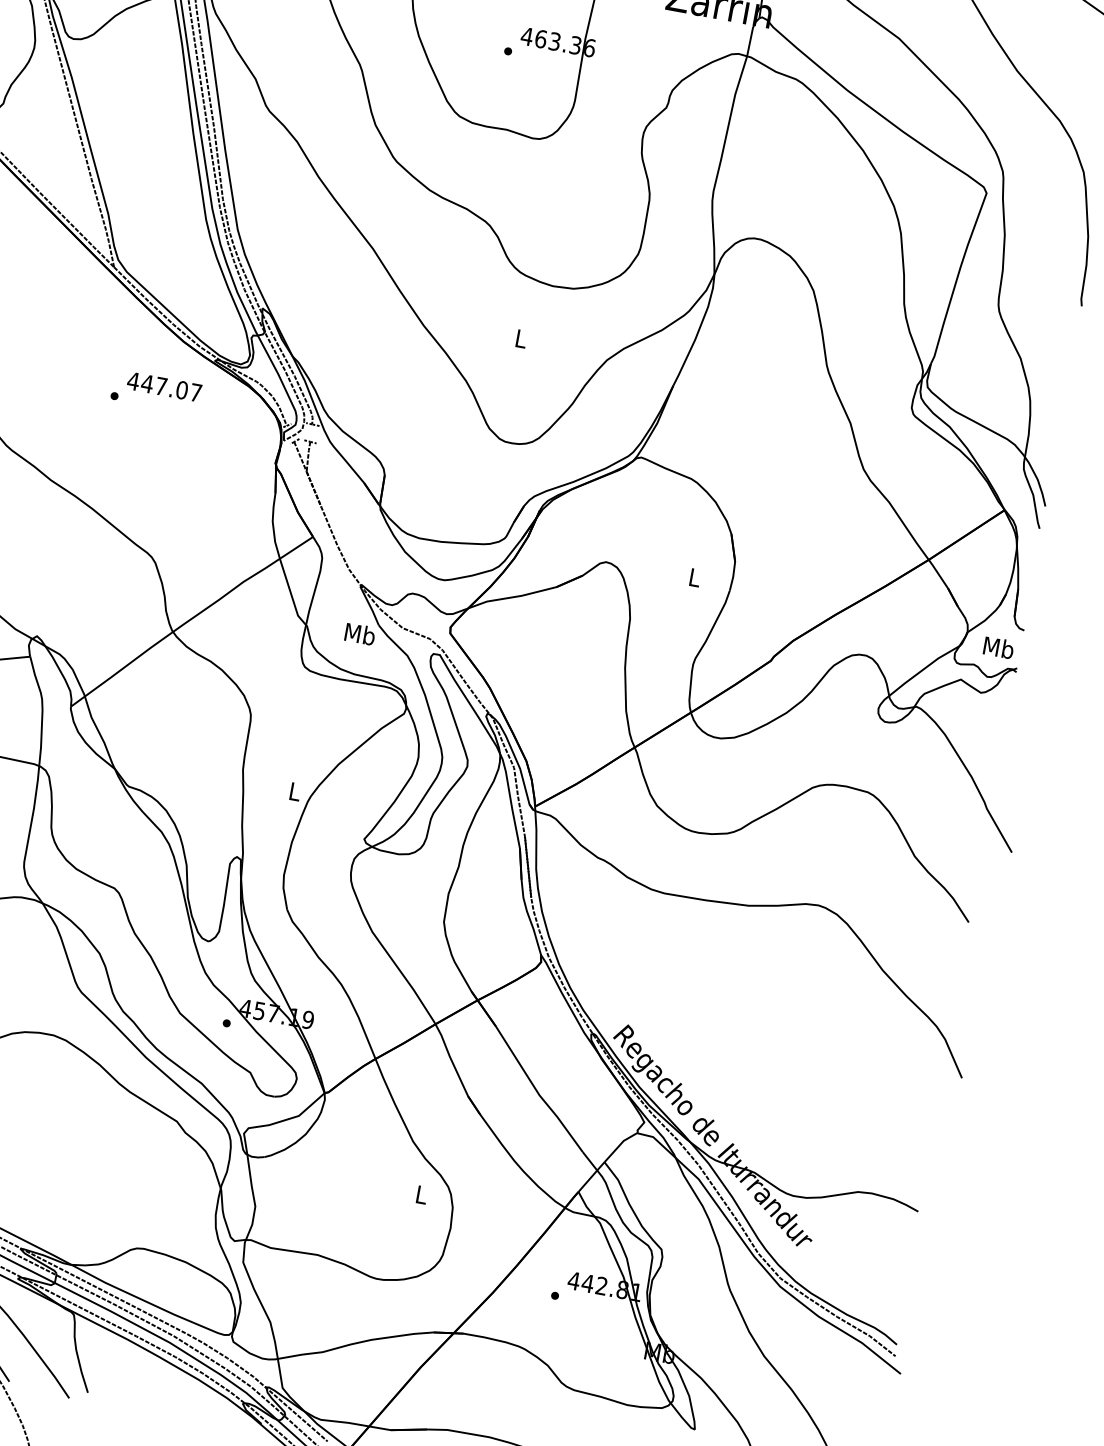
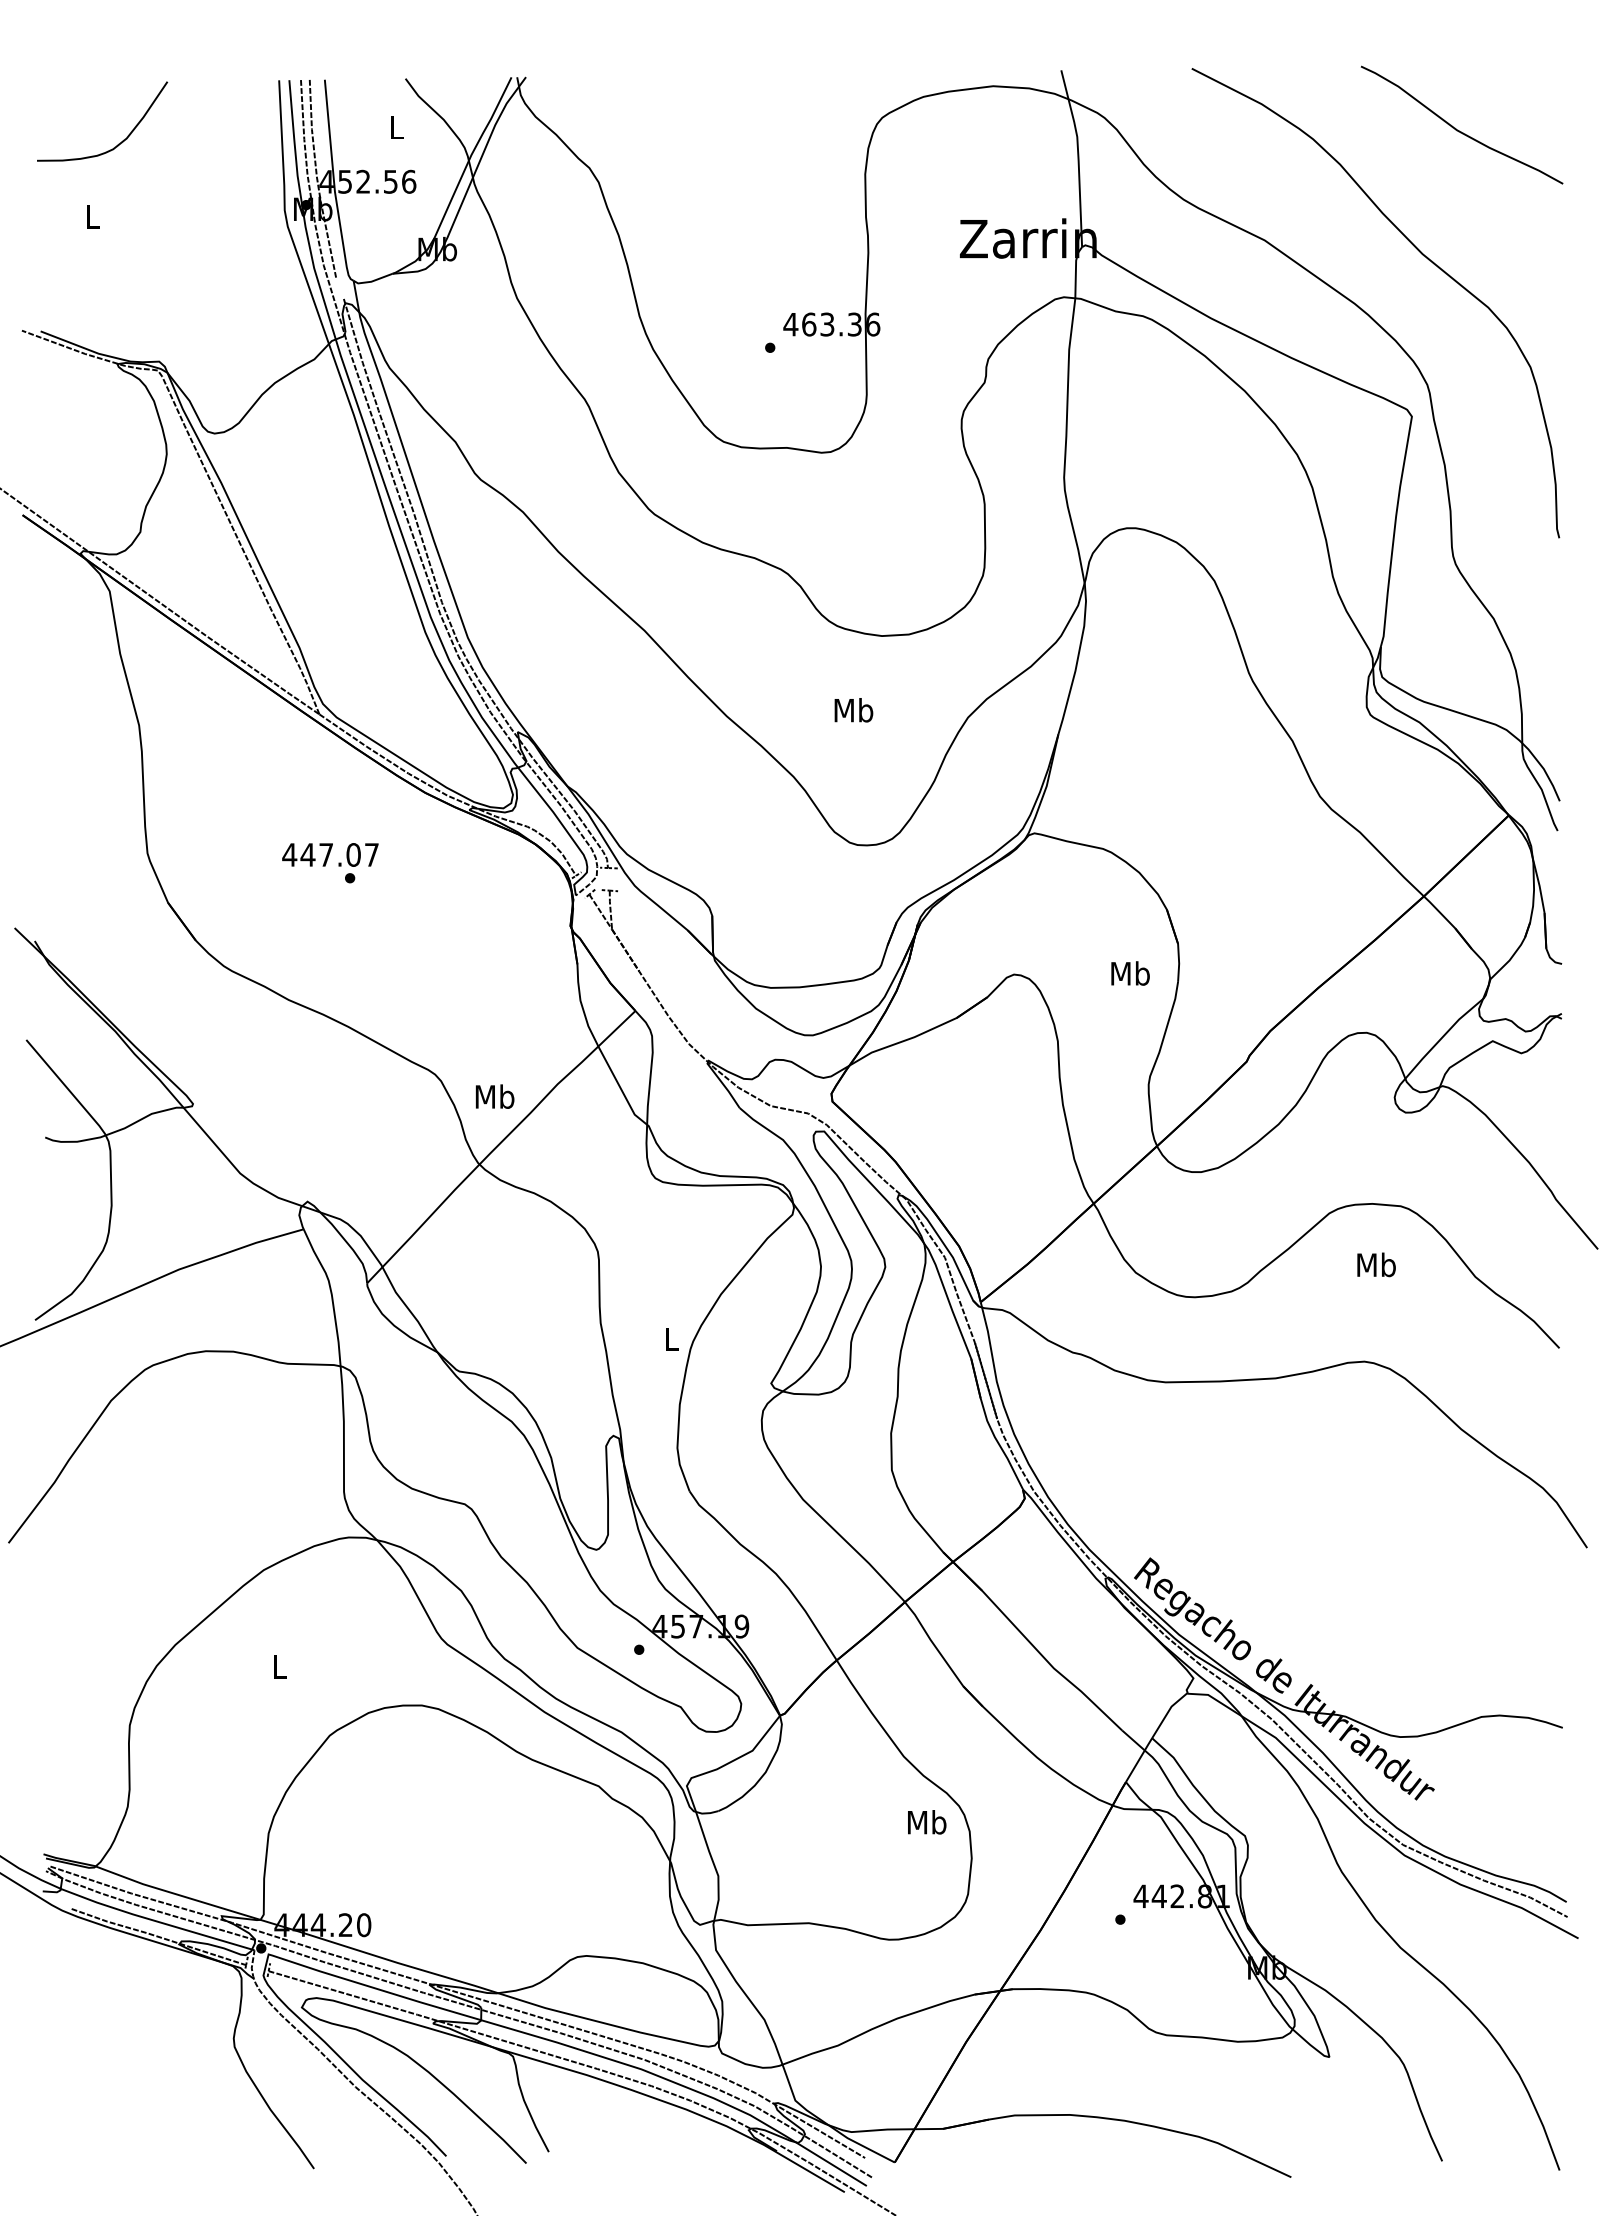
text: (520, 338) -> (853, 710), L -> Mb
text: (164, 386) -> (330, 854), moved
text: (694, 577) -> (1130, 973), L -> Mb
text: (360, 634) -> (495, 1096), moved
text: (998, 647) -> (1376, 1264), moved
text: (421, 1194) -> (927, 1822), L -> Mb

